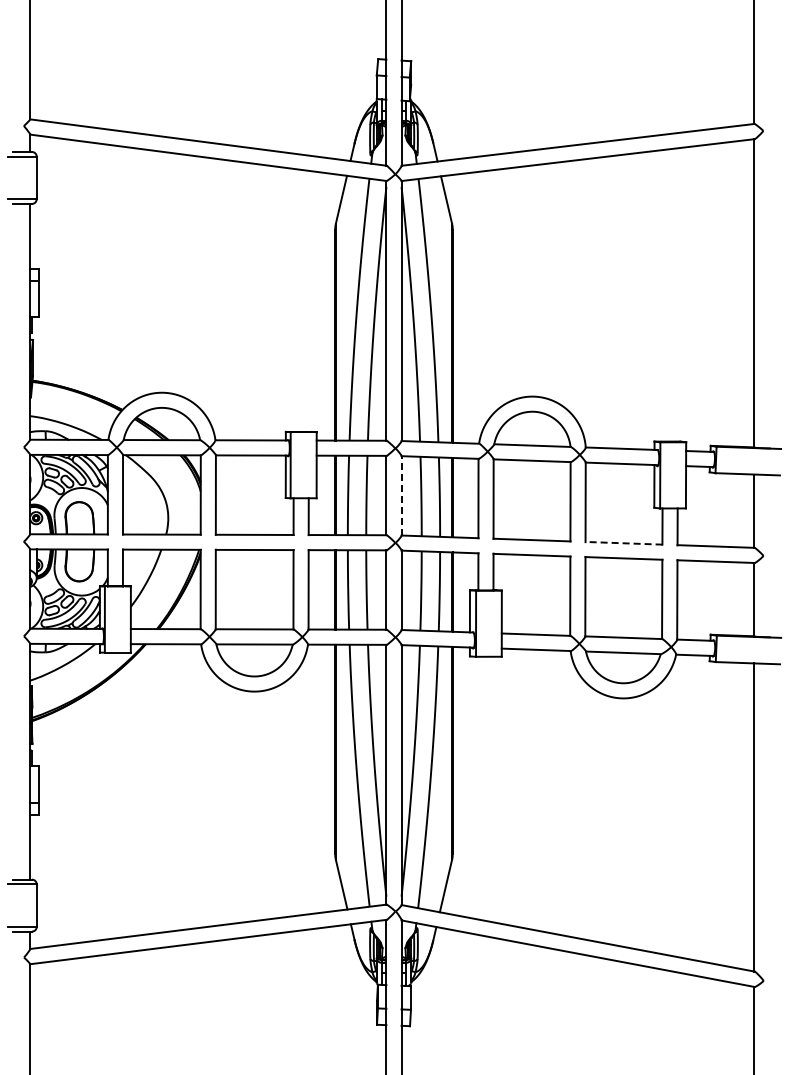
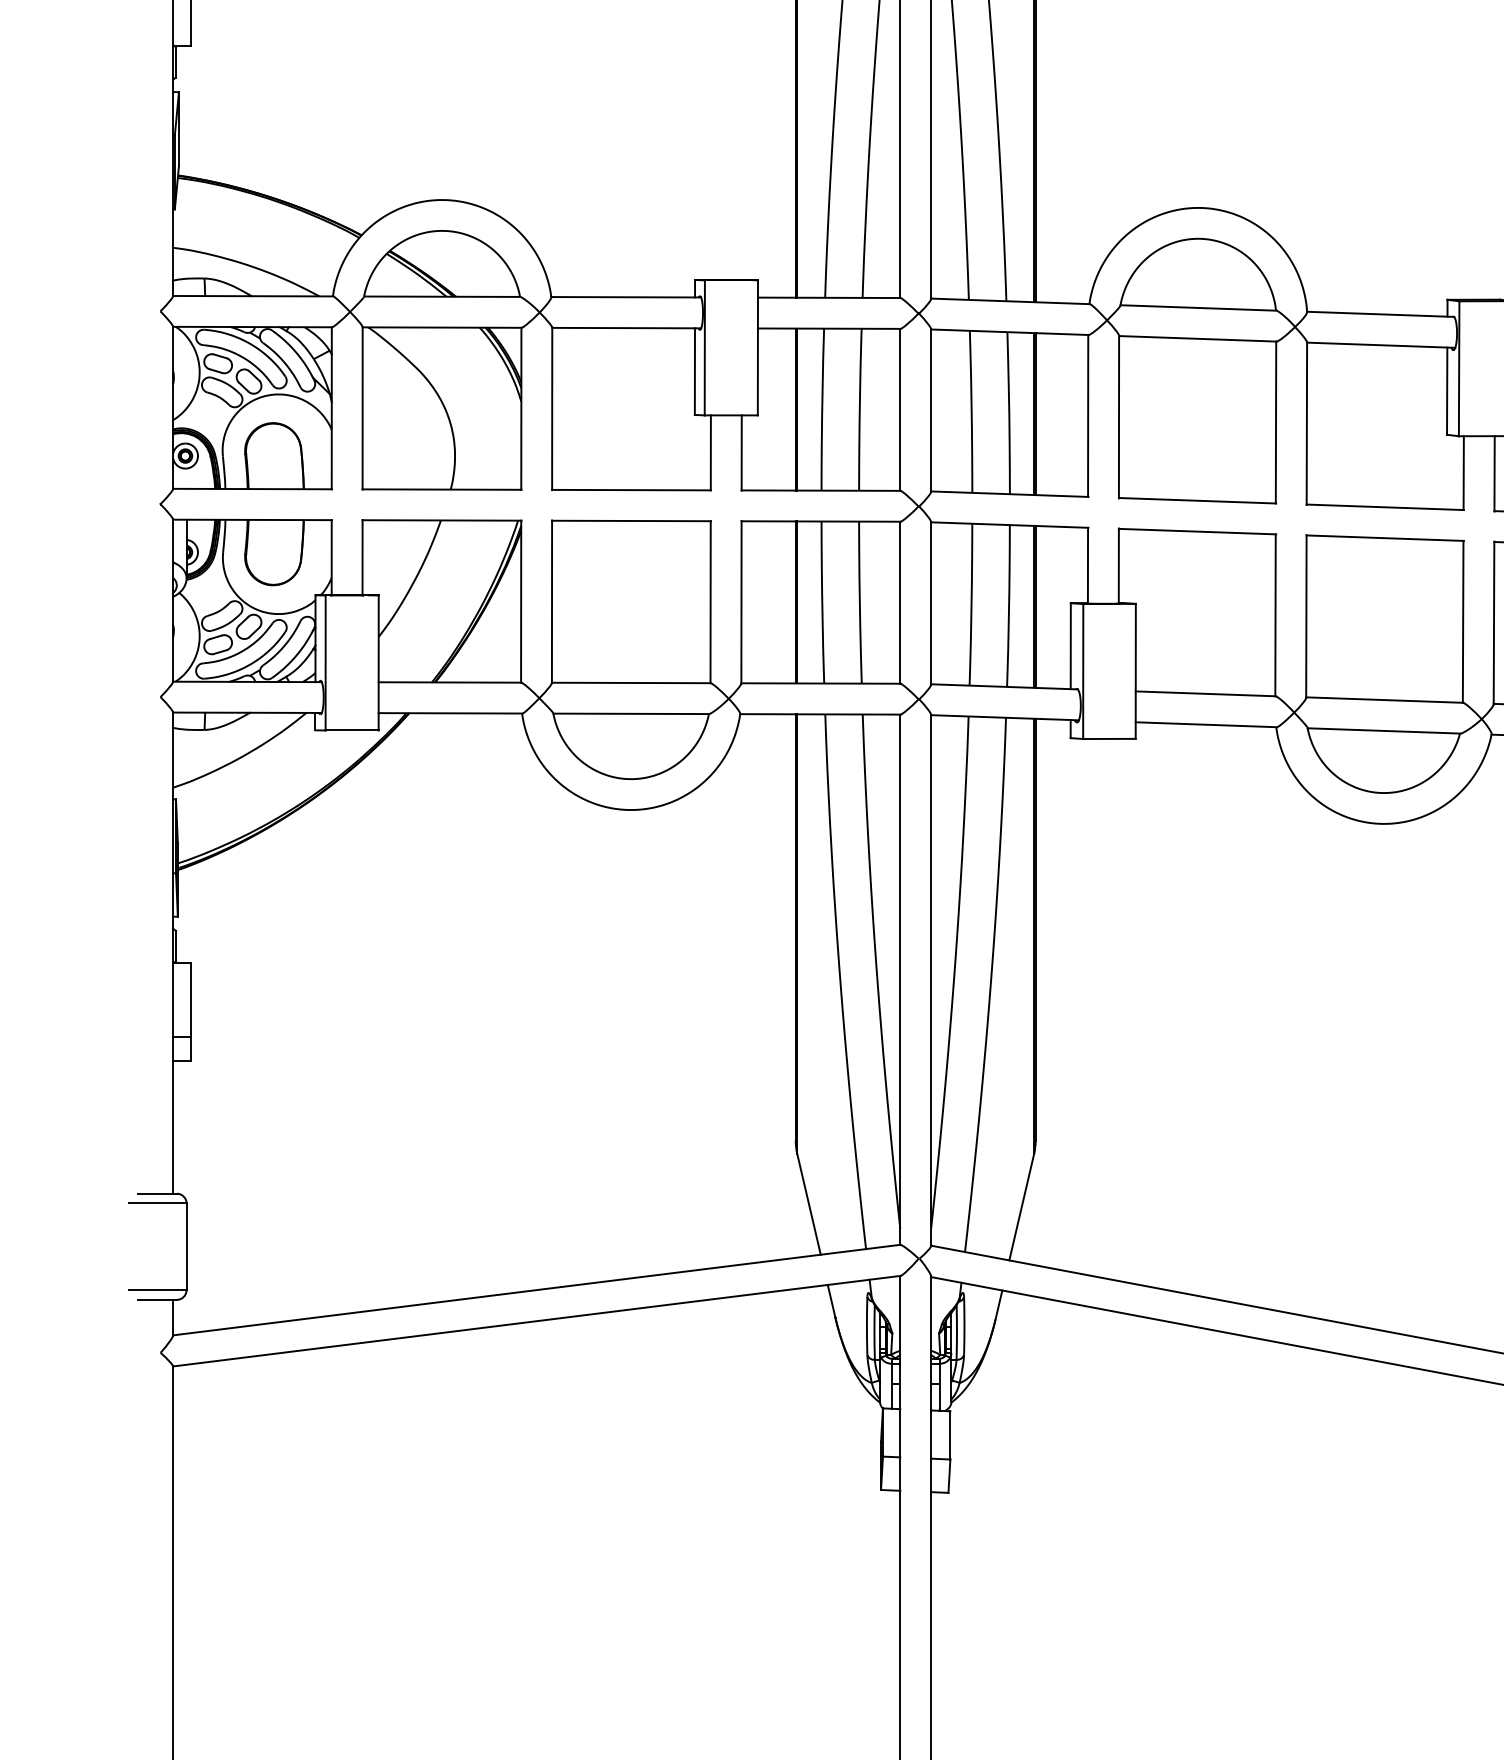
line: (401, 495) -> (931, 409), dashed -> solid
line: (624, 543) -> (1386, 507), dashed -> solid

